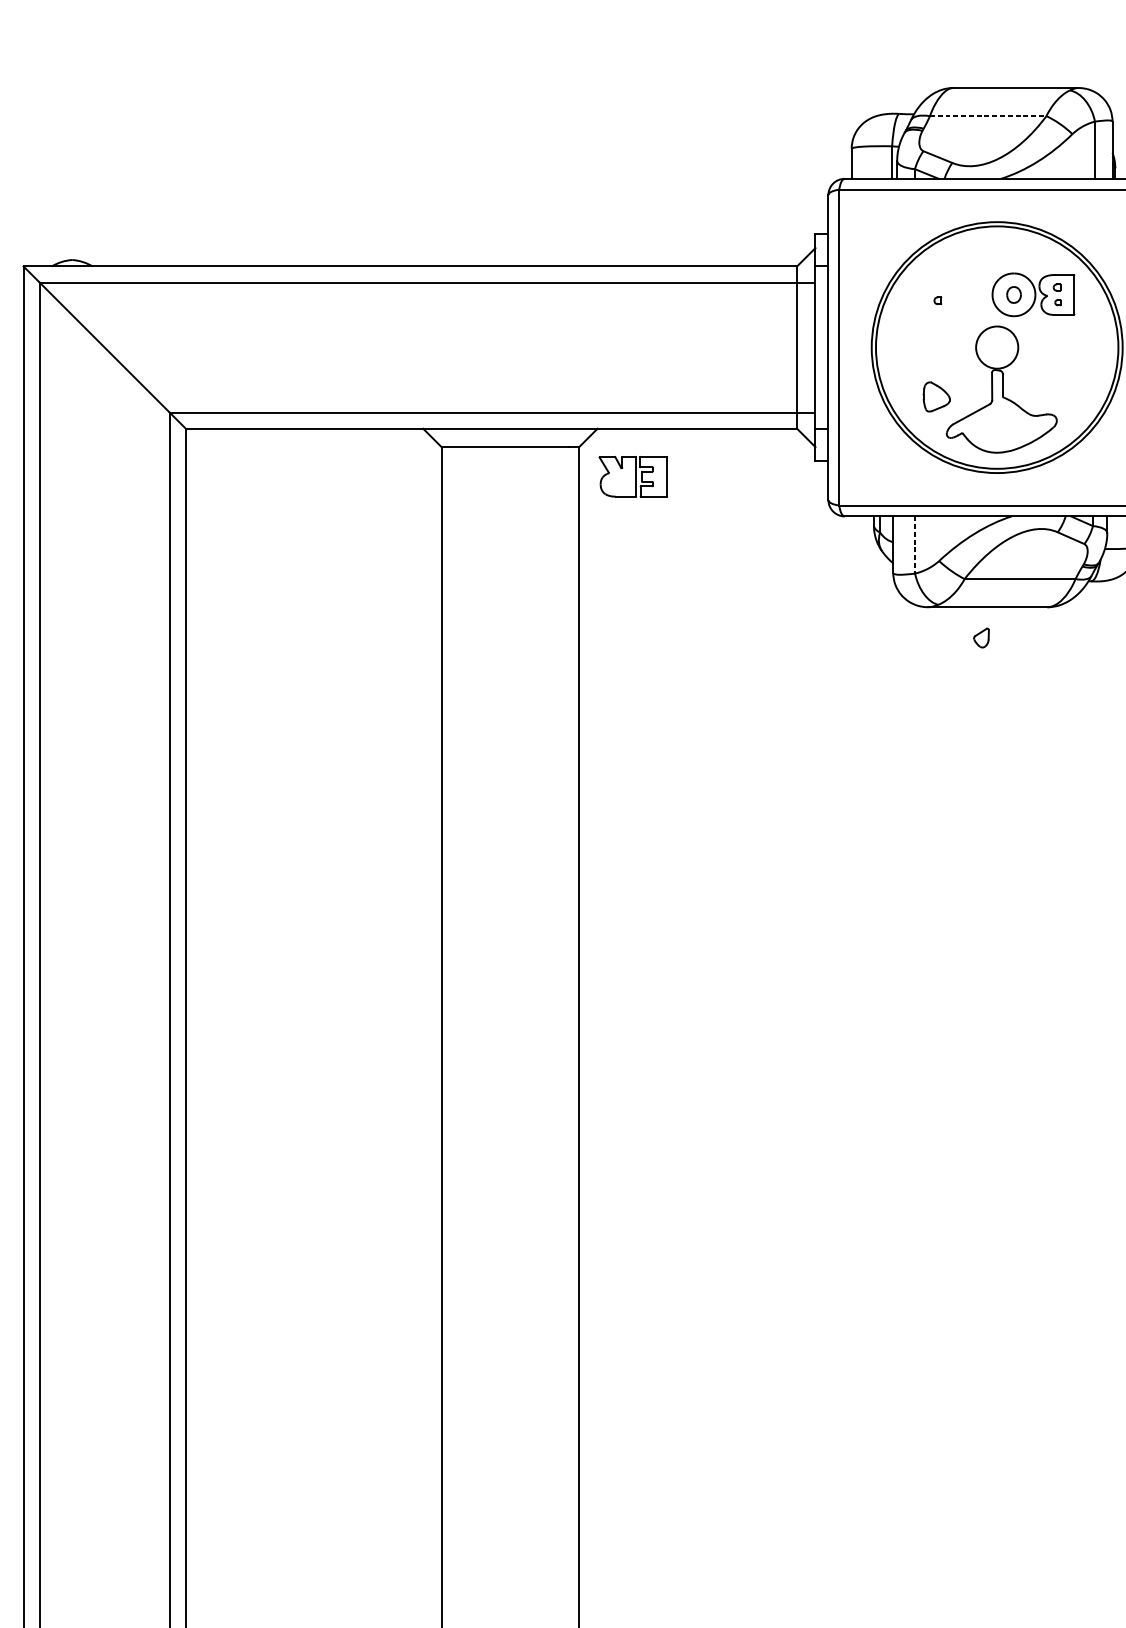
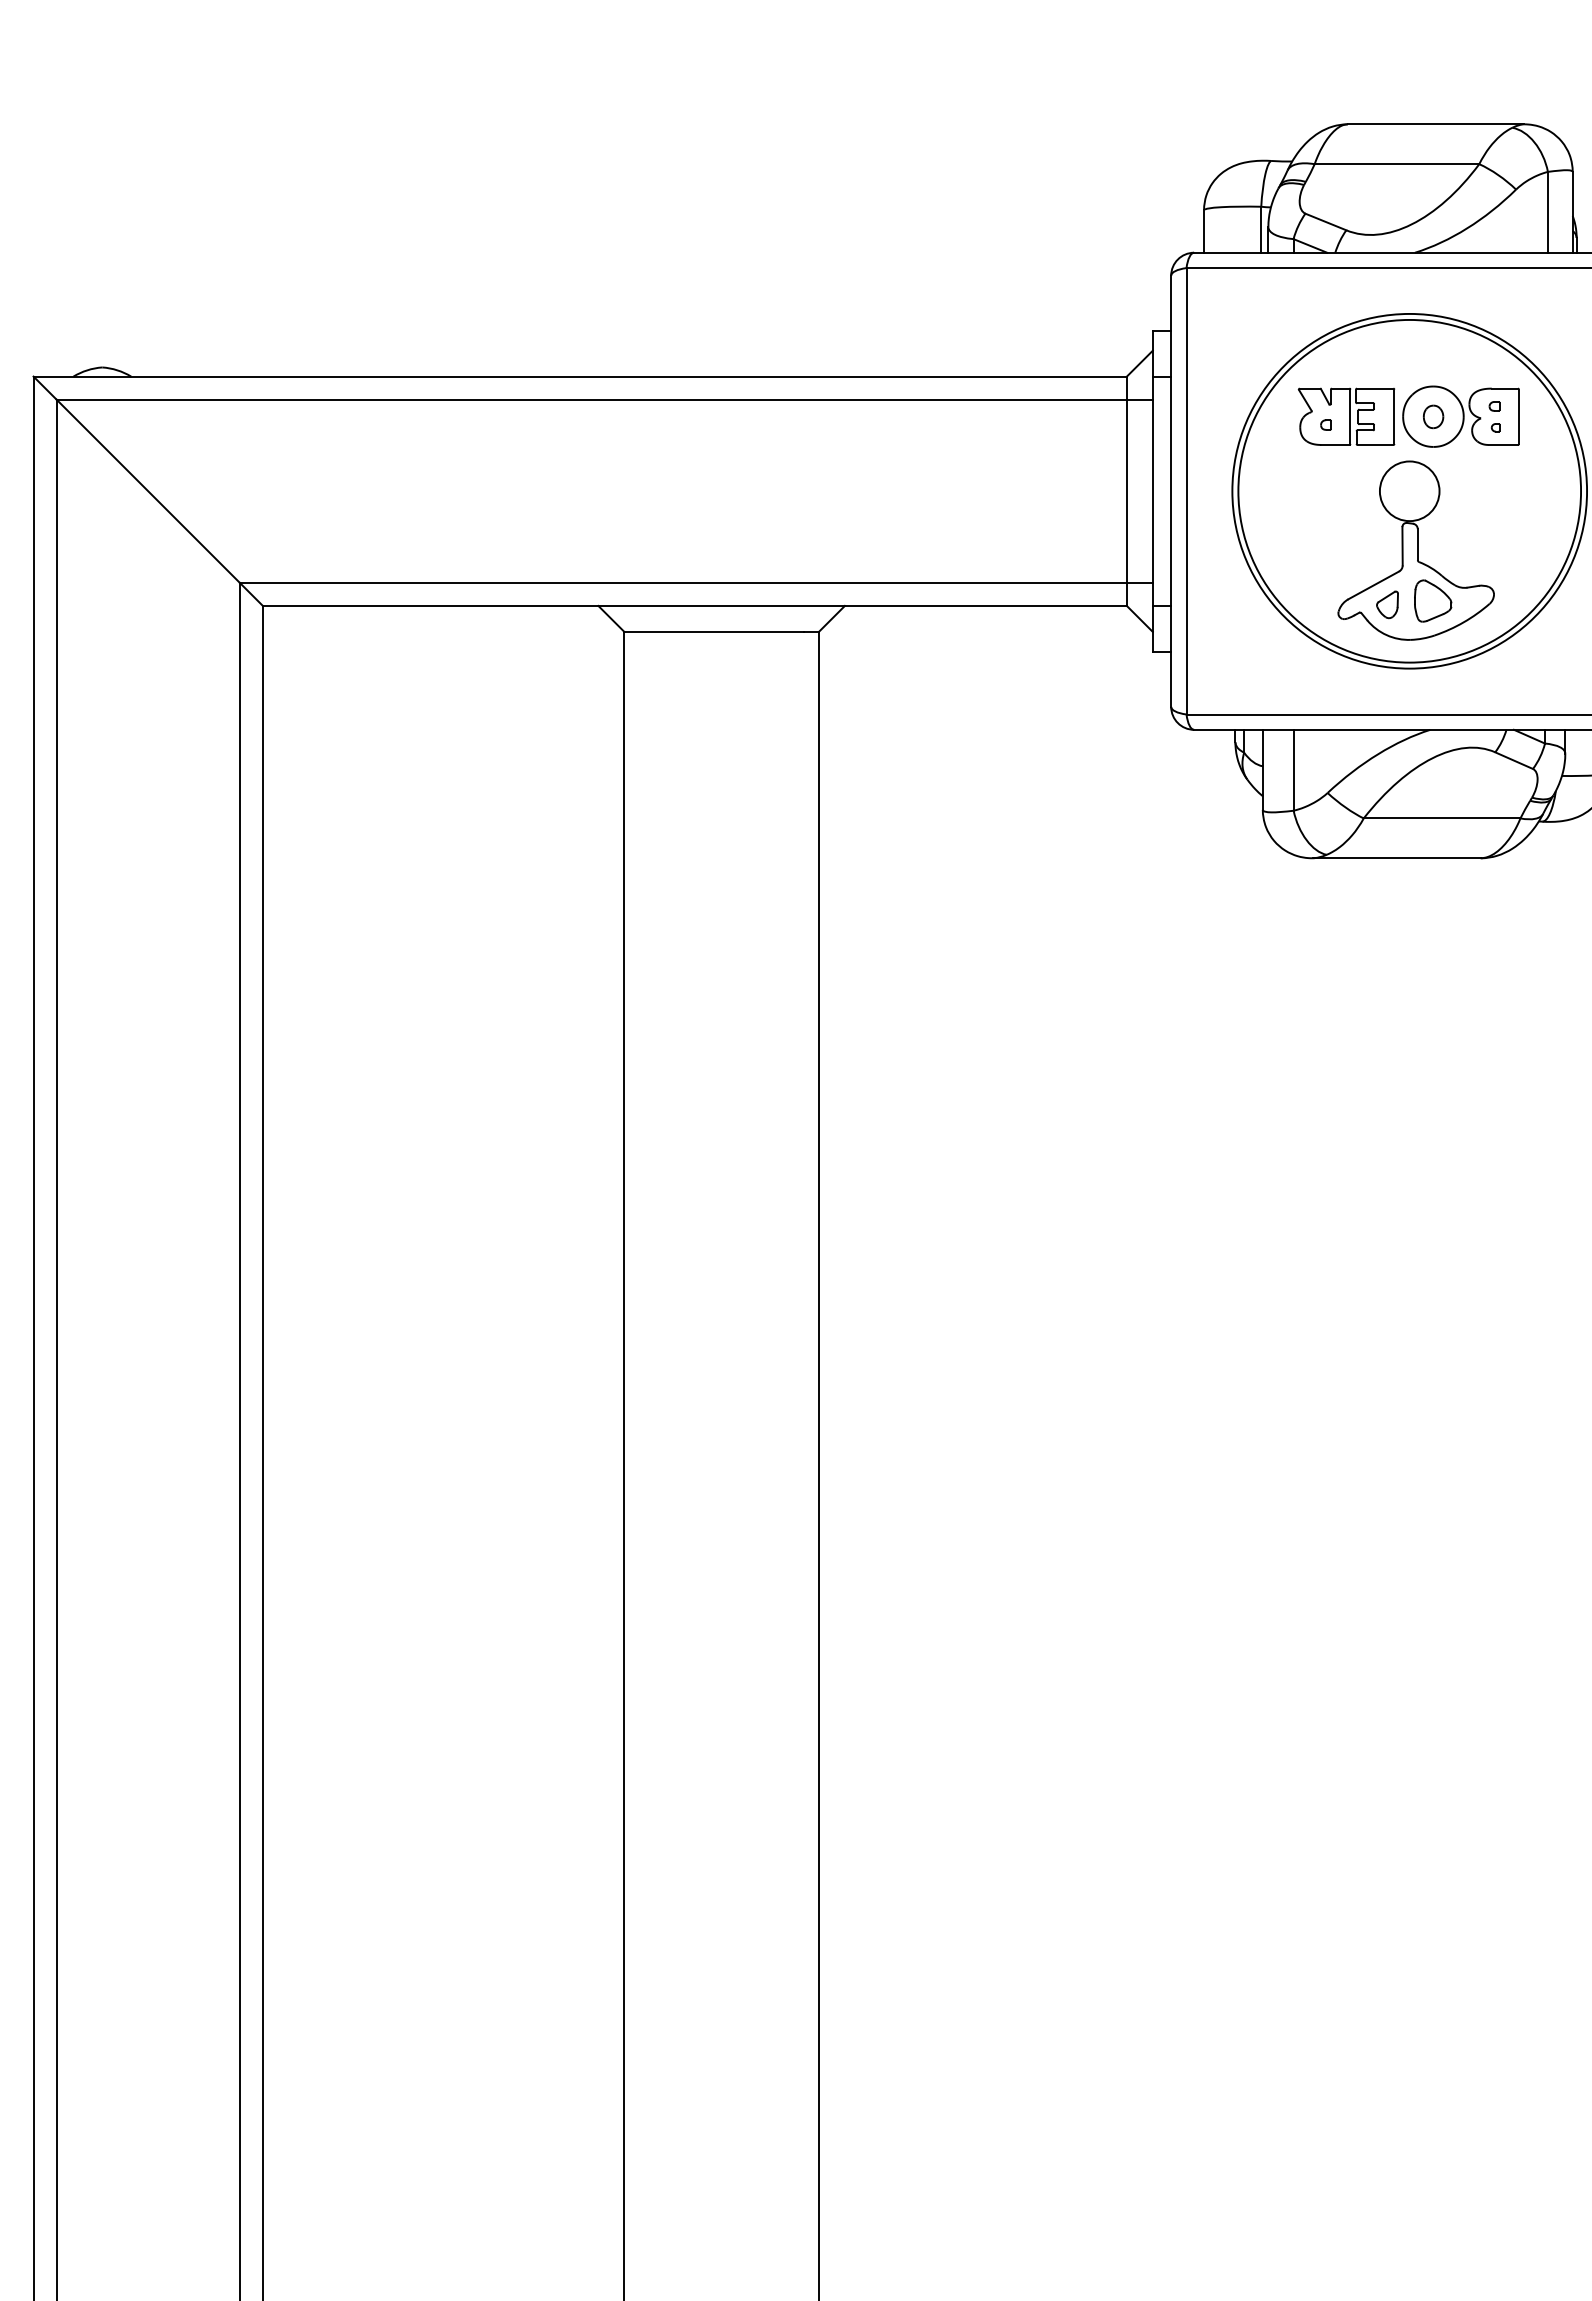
line: (988, 116) -> (1397, 164), dashed -> solid
part: (936, 396) -> (1433, 600), moved
part: (633, 476) -> (1346, 416), moved
line: (914, 545) -> (1293, 770), dashed -> solid
part: (981, 637) -> (1387, 604), moved

